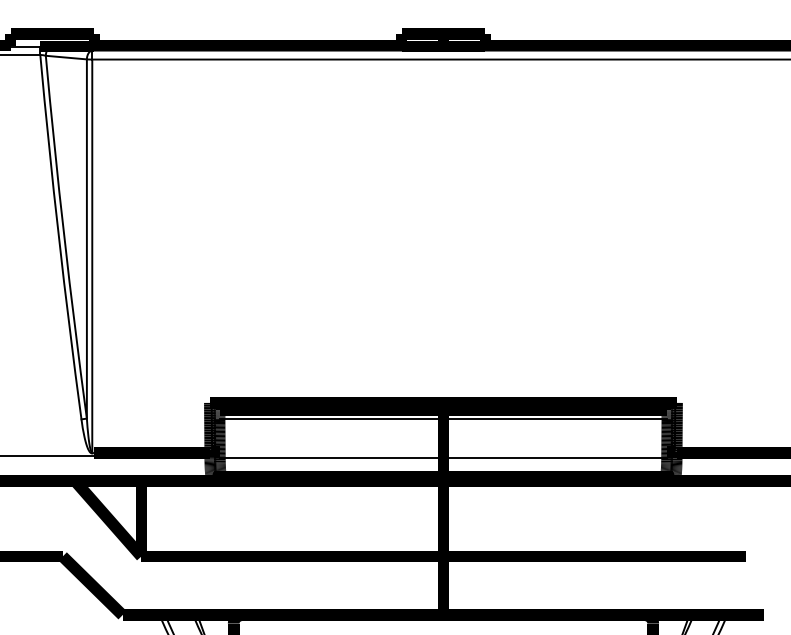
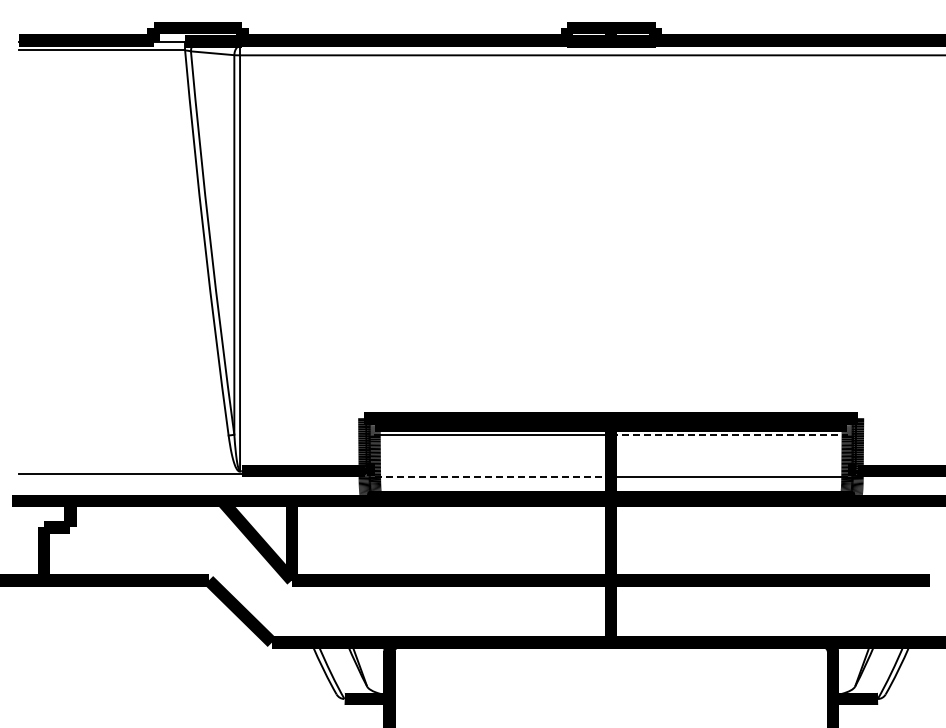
line: (555, 419) -> (729, 435), solid -> dashed
line: (332, 458) -> (493, 476), solid -> dashed

